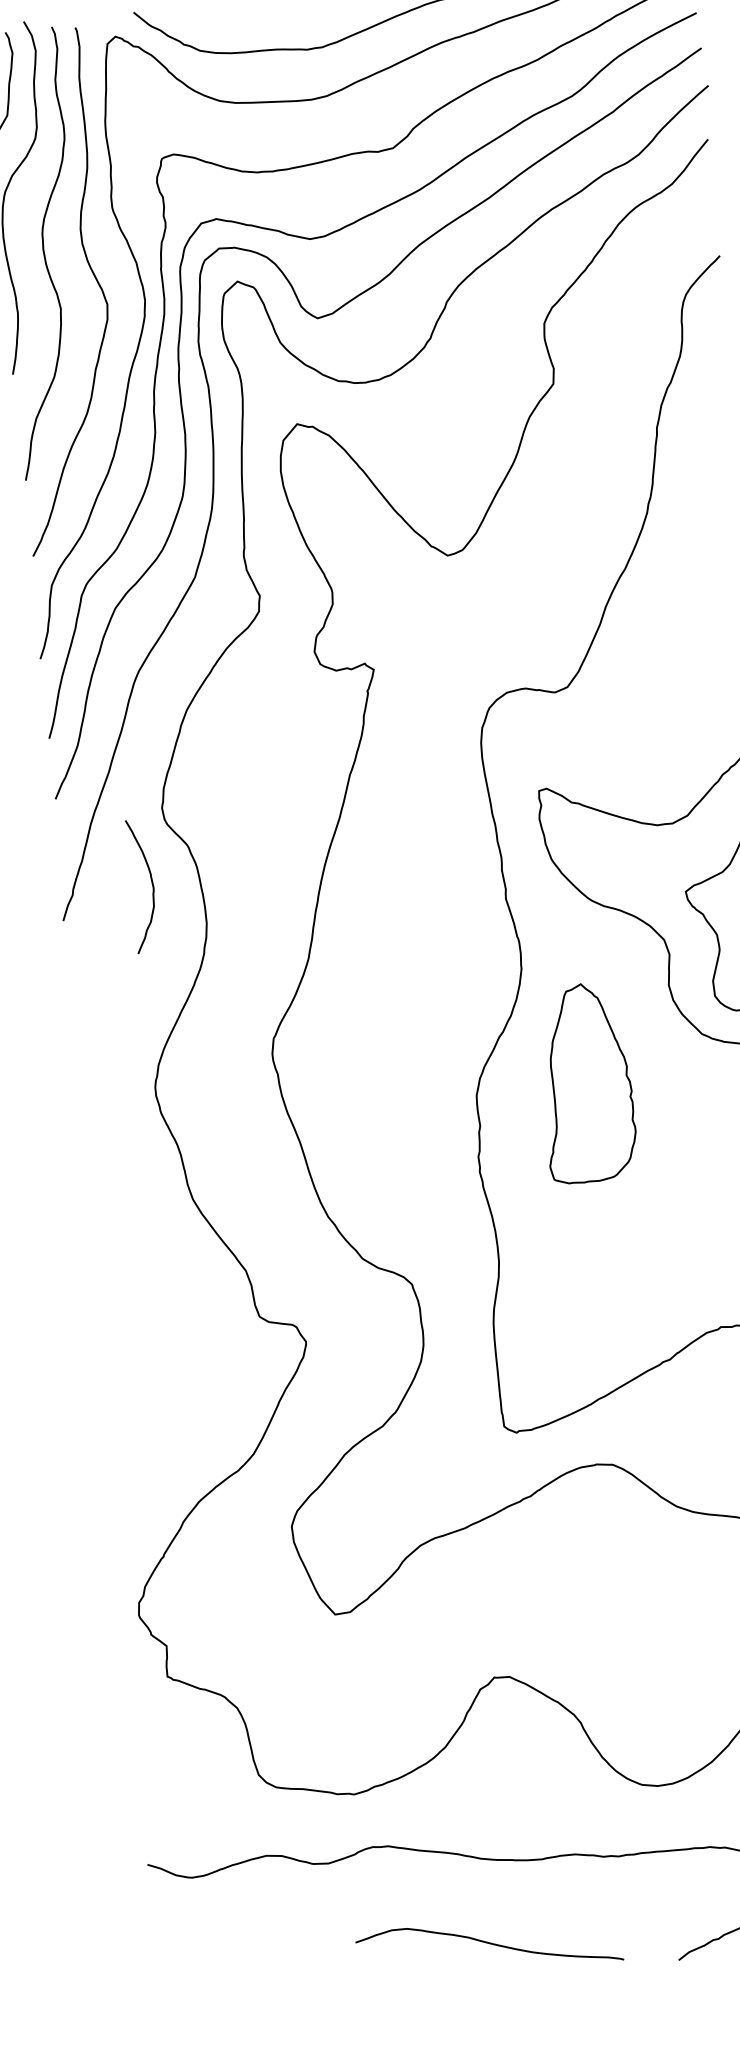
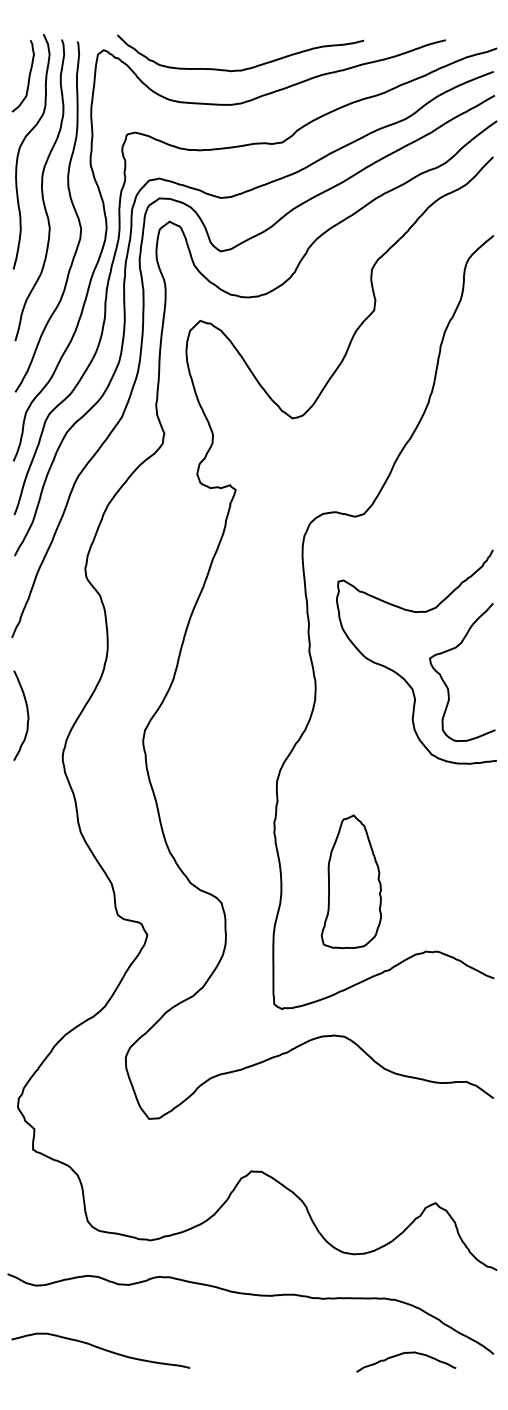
curve: (151, 884) -> (27, 715), moved
part: (585, 1082) -> (350, 881), moved
curve: (488, 1944) -> (100, 1349), moved

